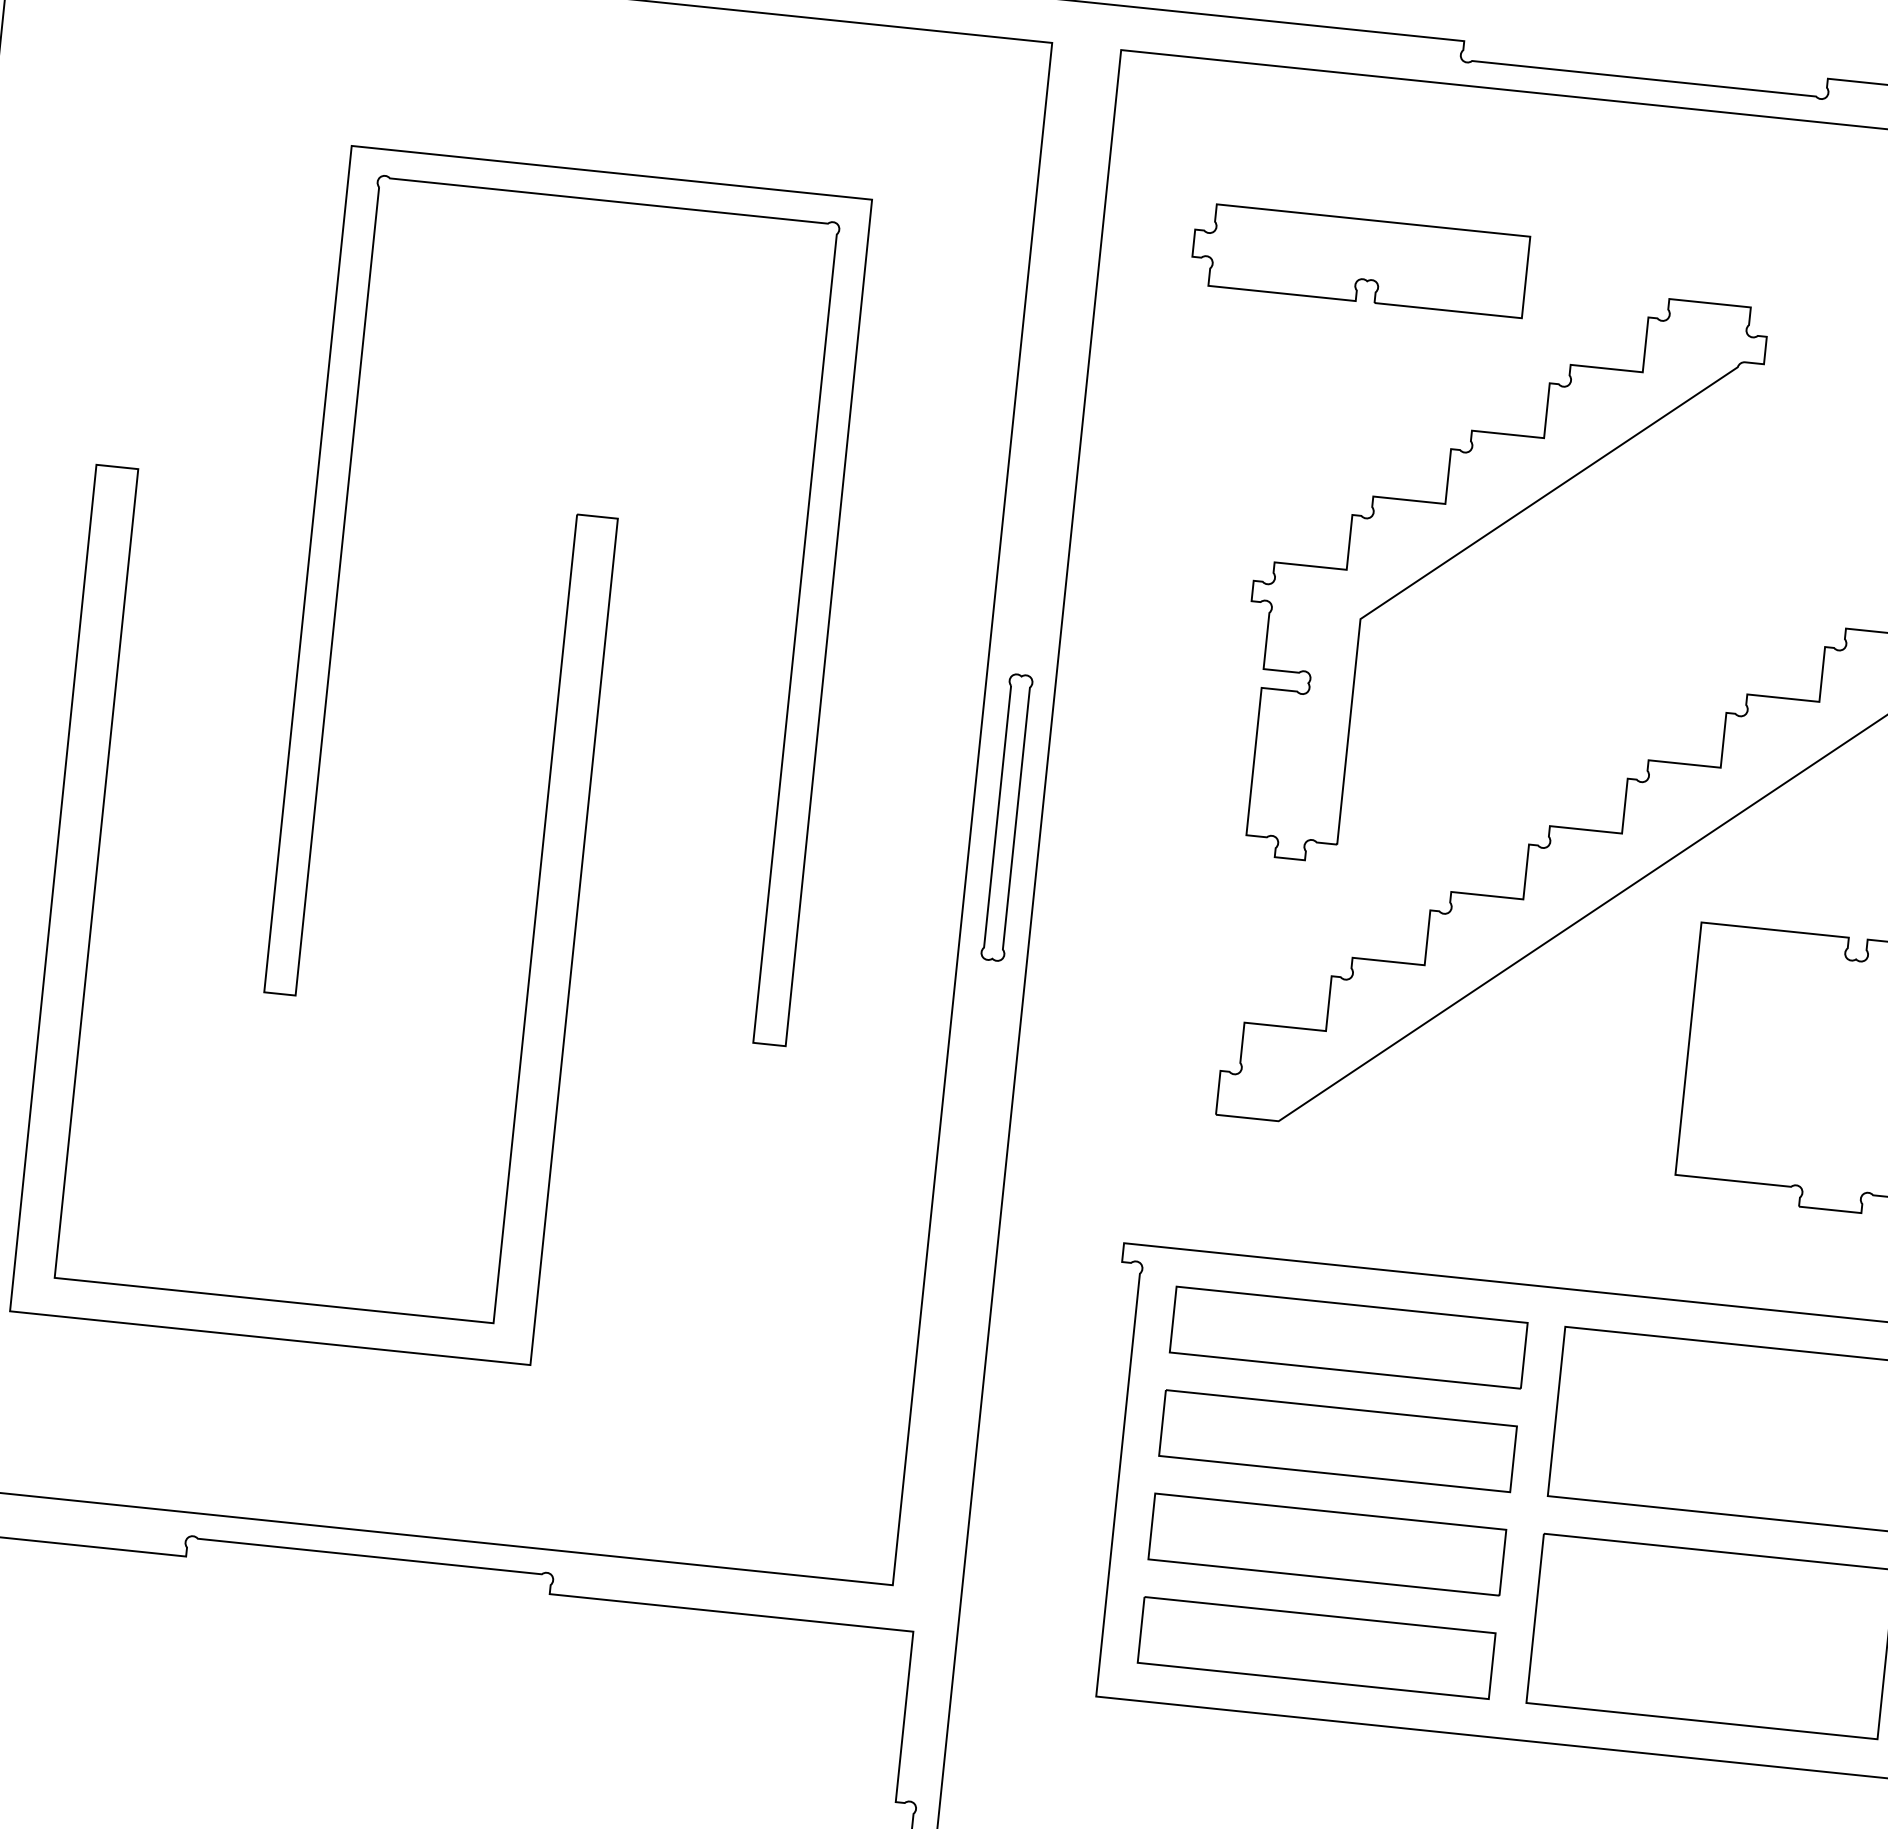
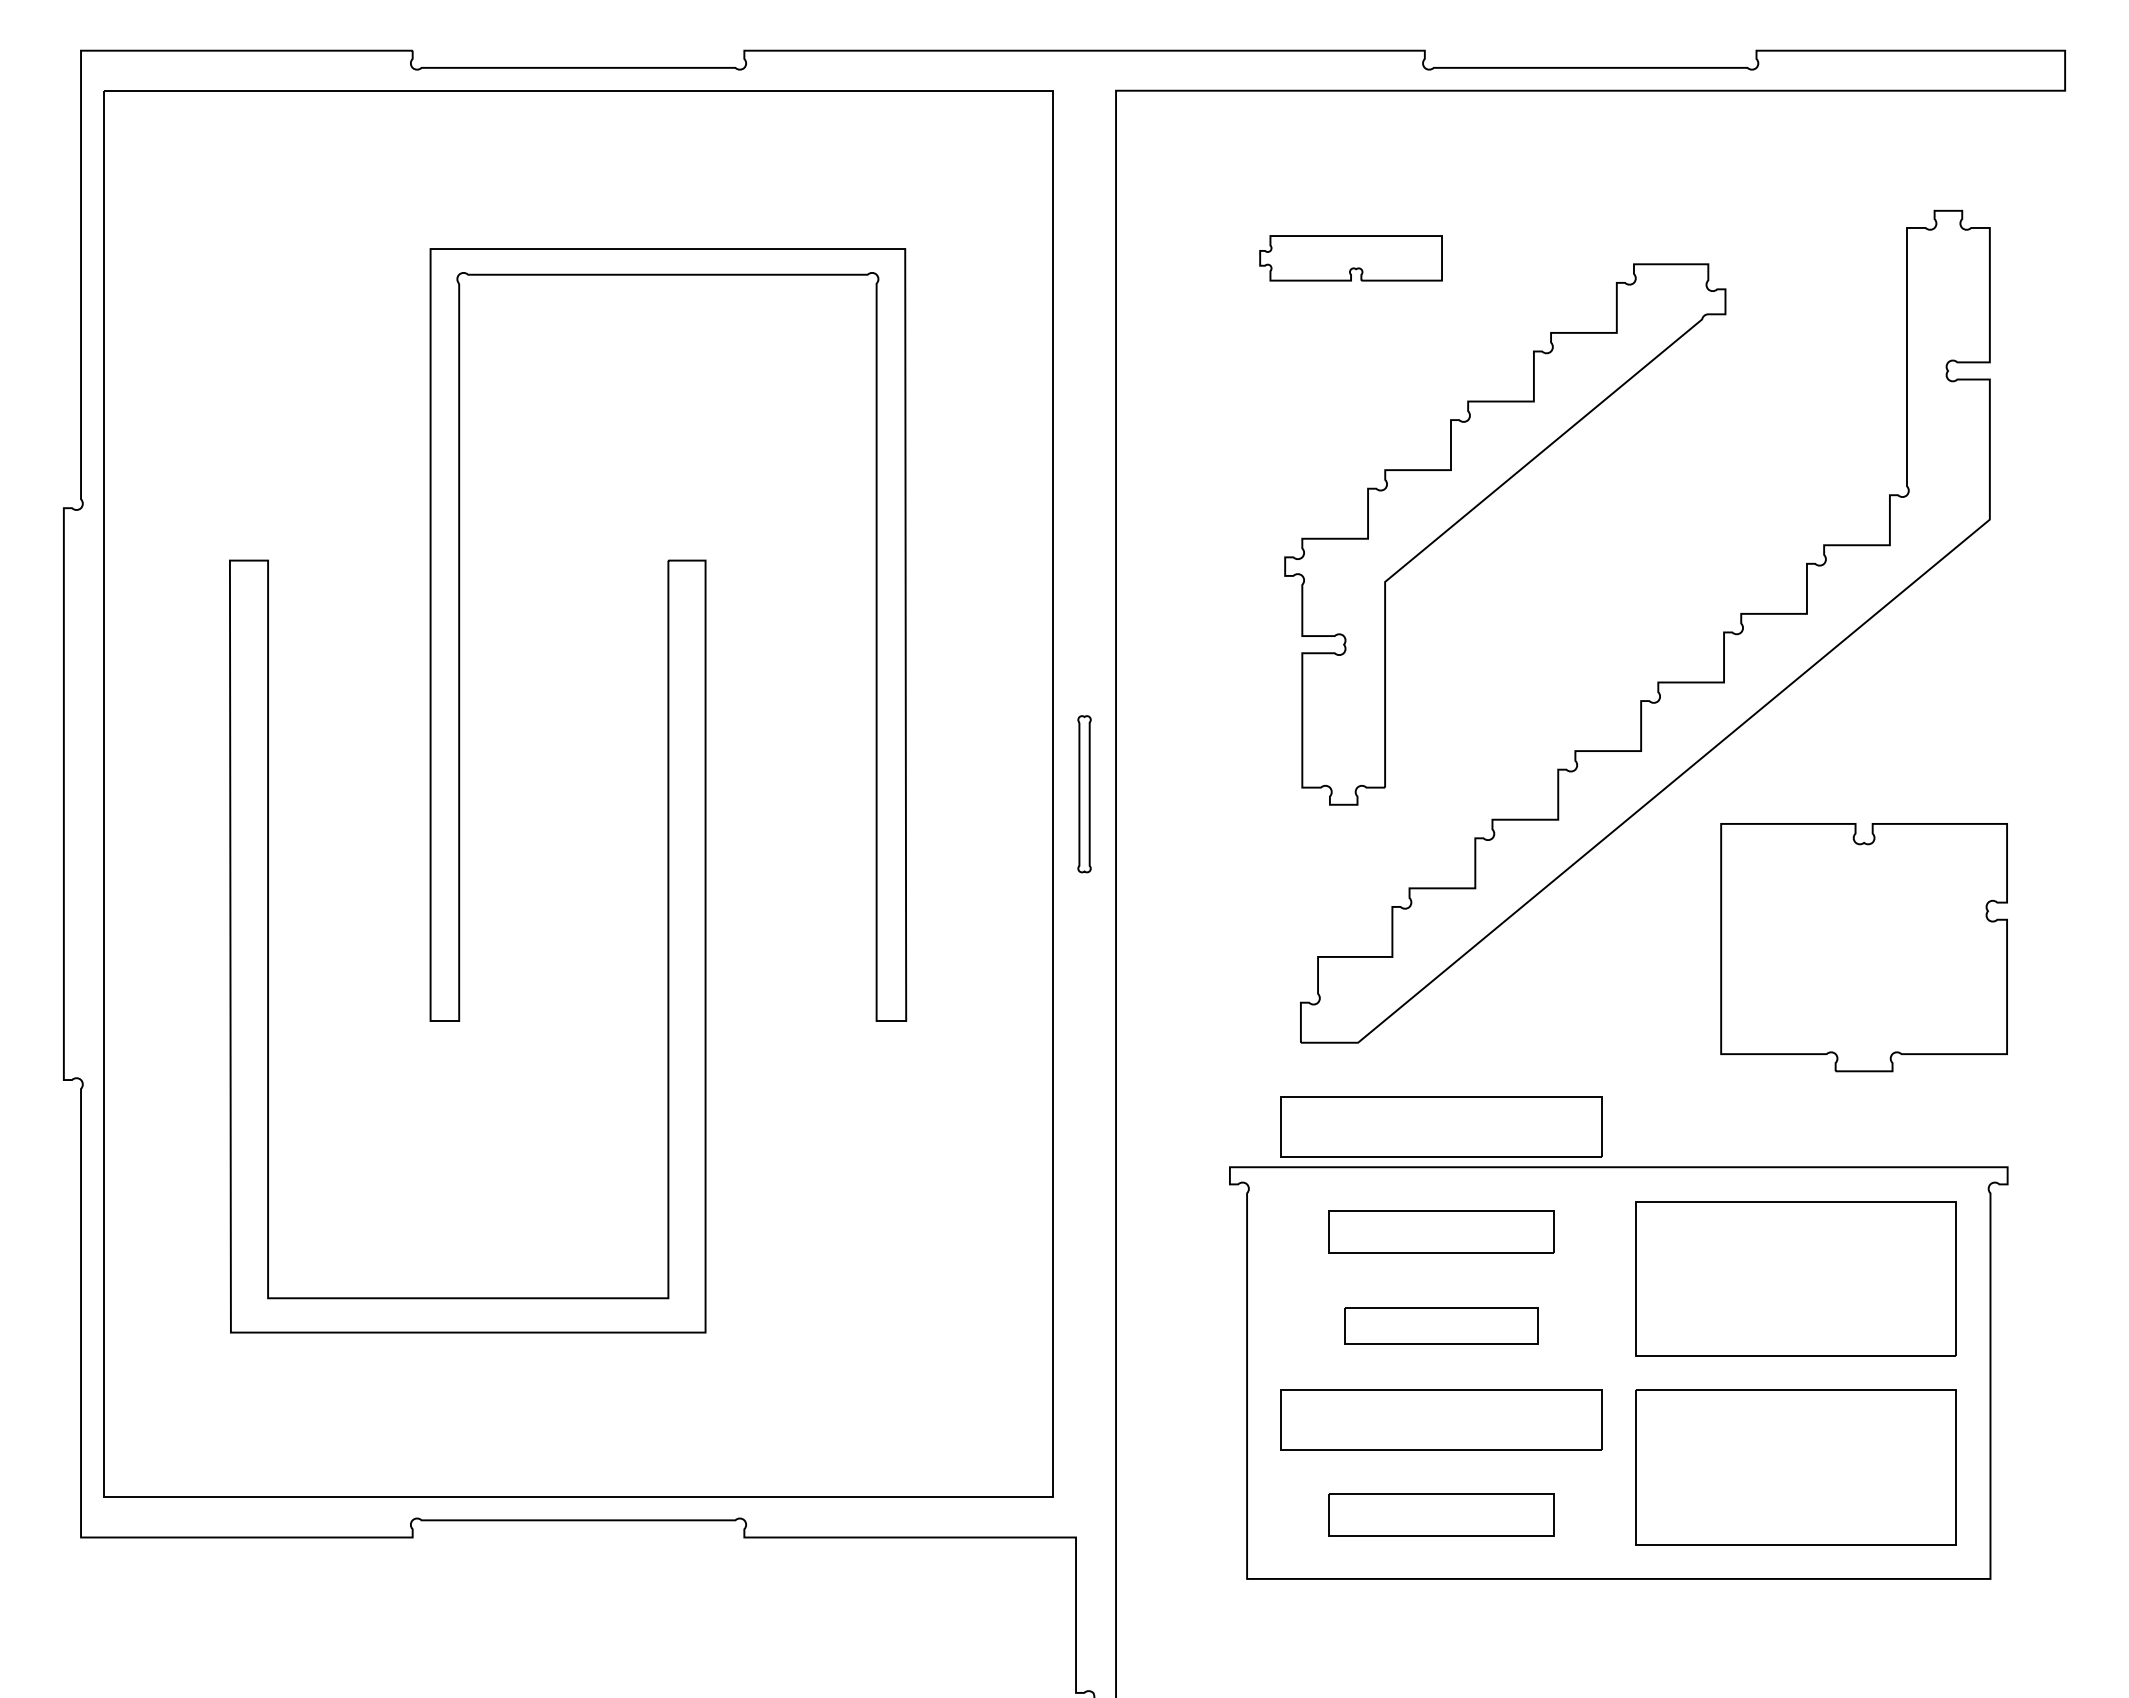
part: (1359, 260) -> (1350, 258), size x0.6
part: (1006, 818) -> (1084, 794), size x0.6
part: (1360, 1222) -> (1441, 1126), added
part: (1348, 1337) -> (1441, 1231), size x0.7
part: (1338, 1440) -> (1441, 1325), size x0.6
part: (1316, 1647) -> (1441, 1514), size x0.7

